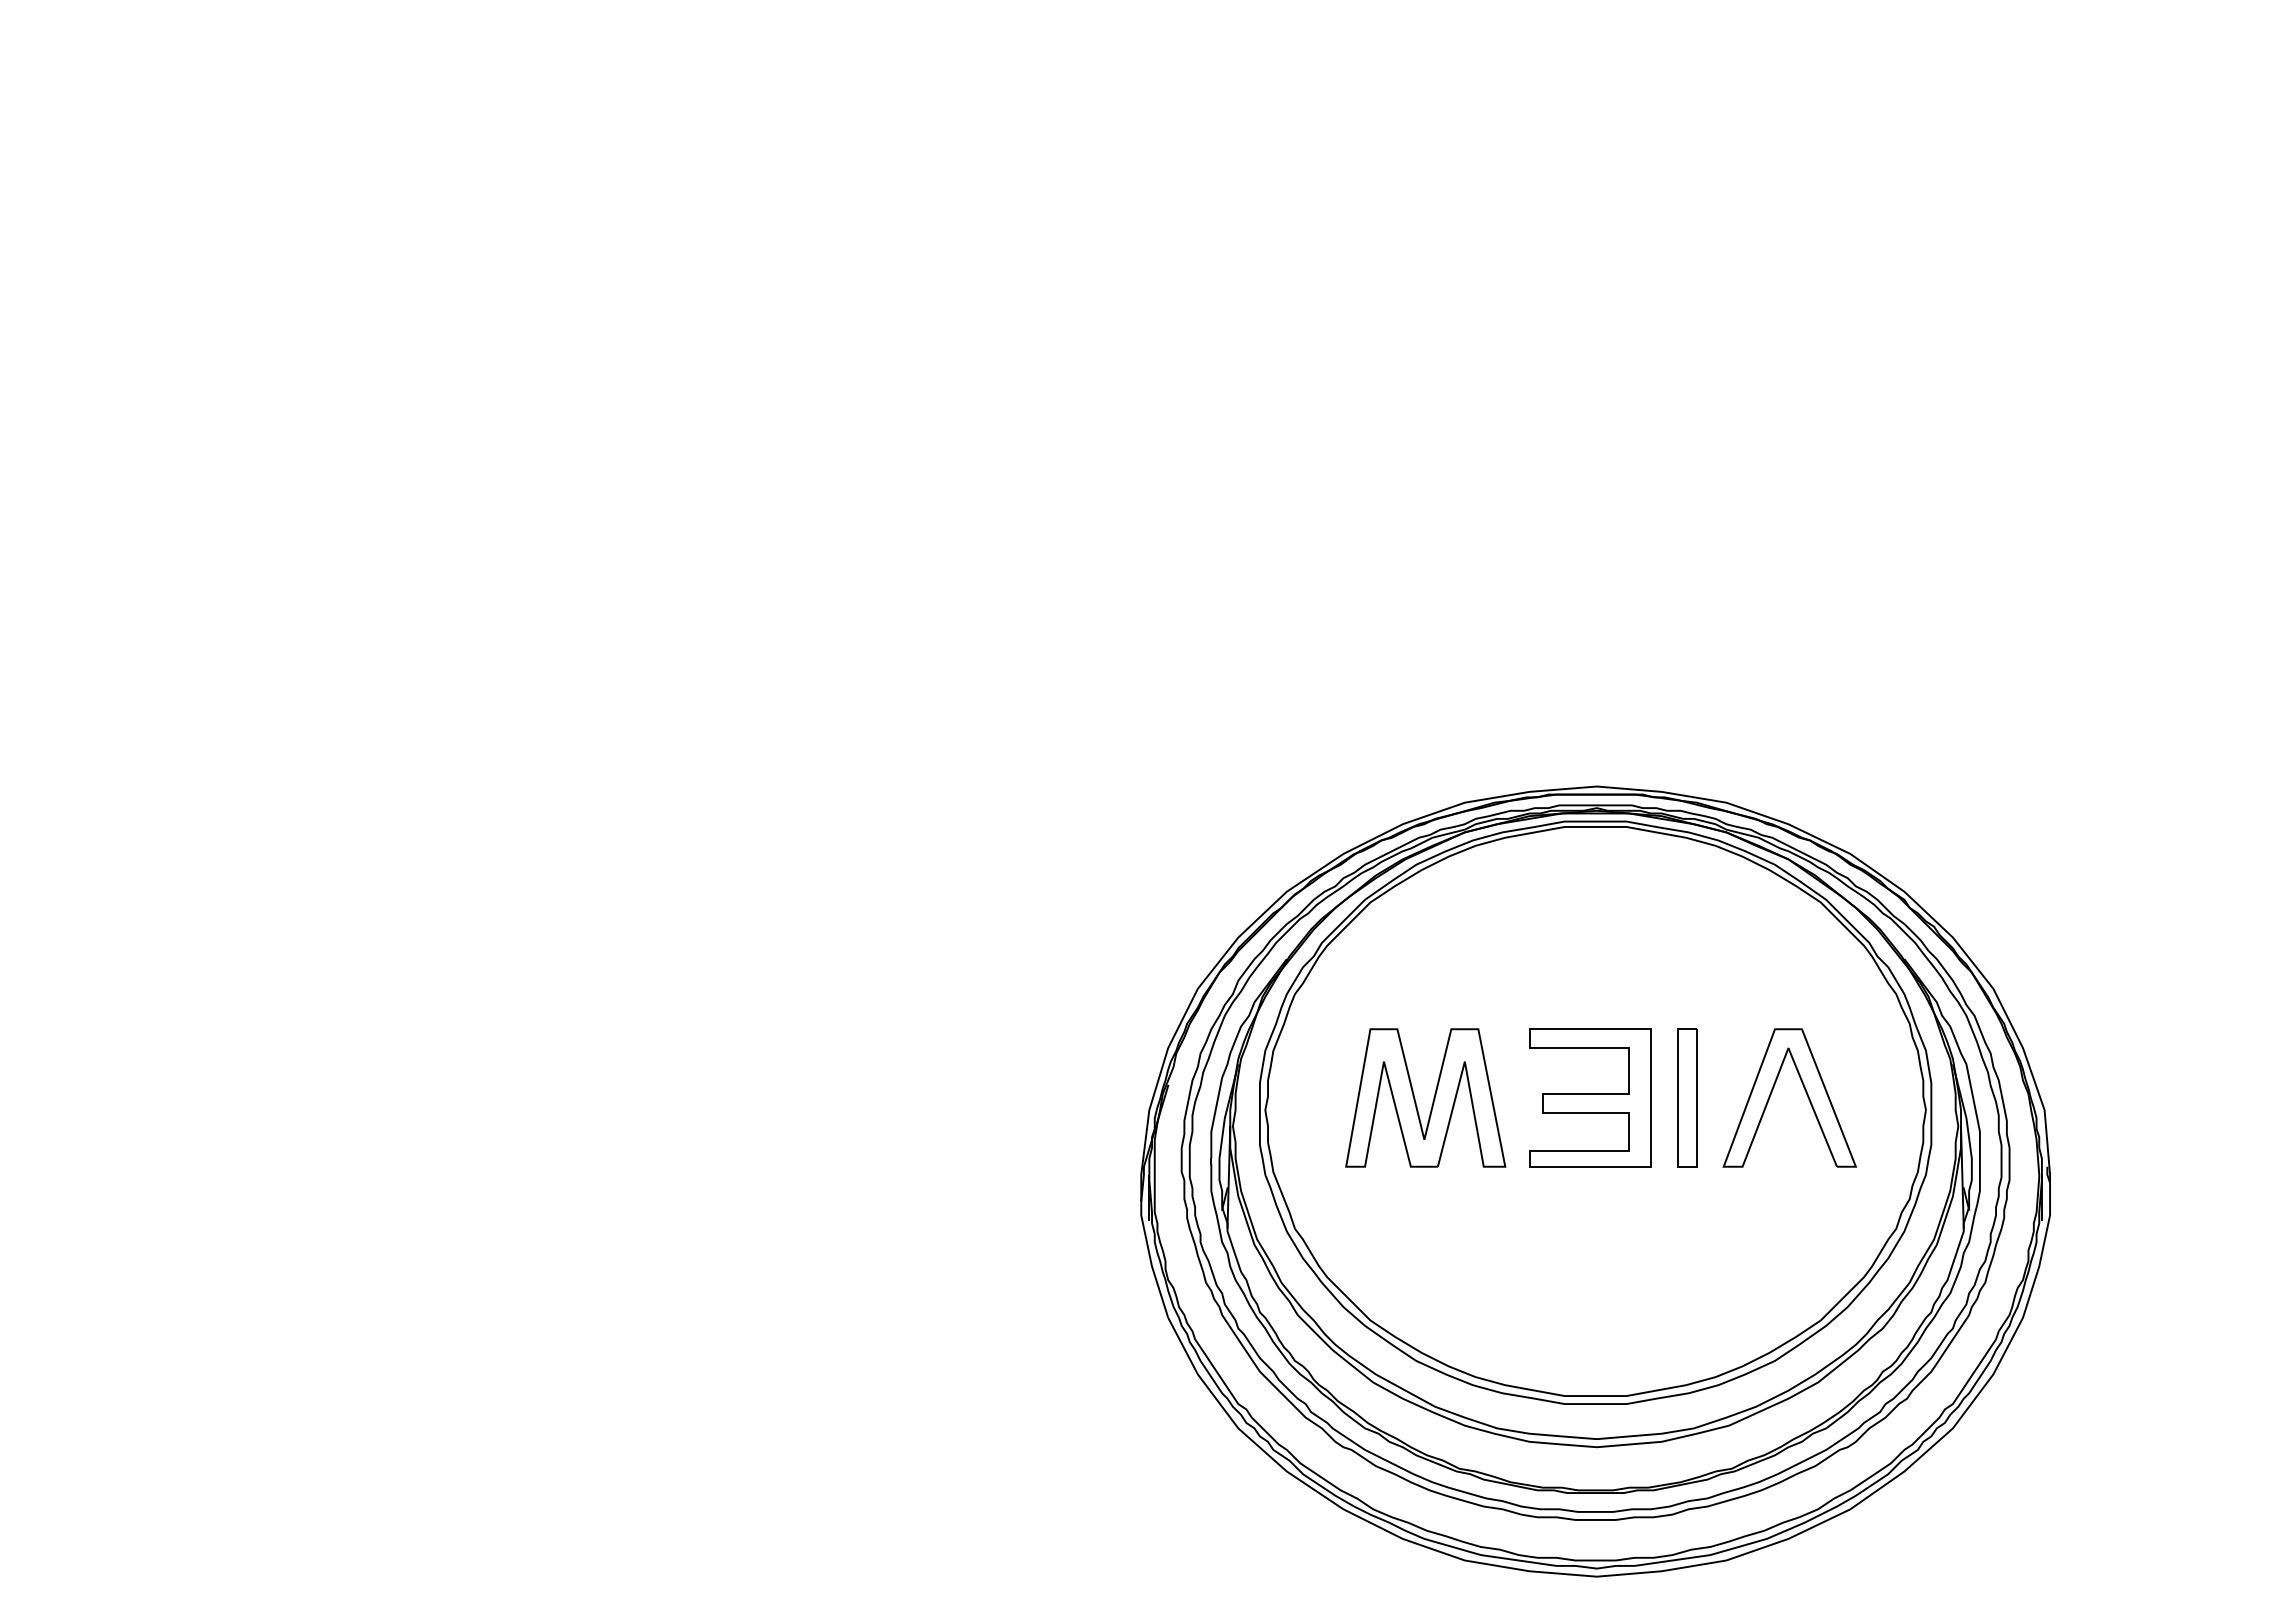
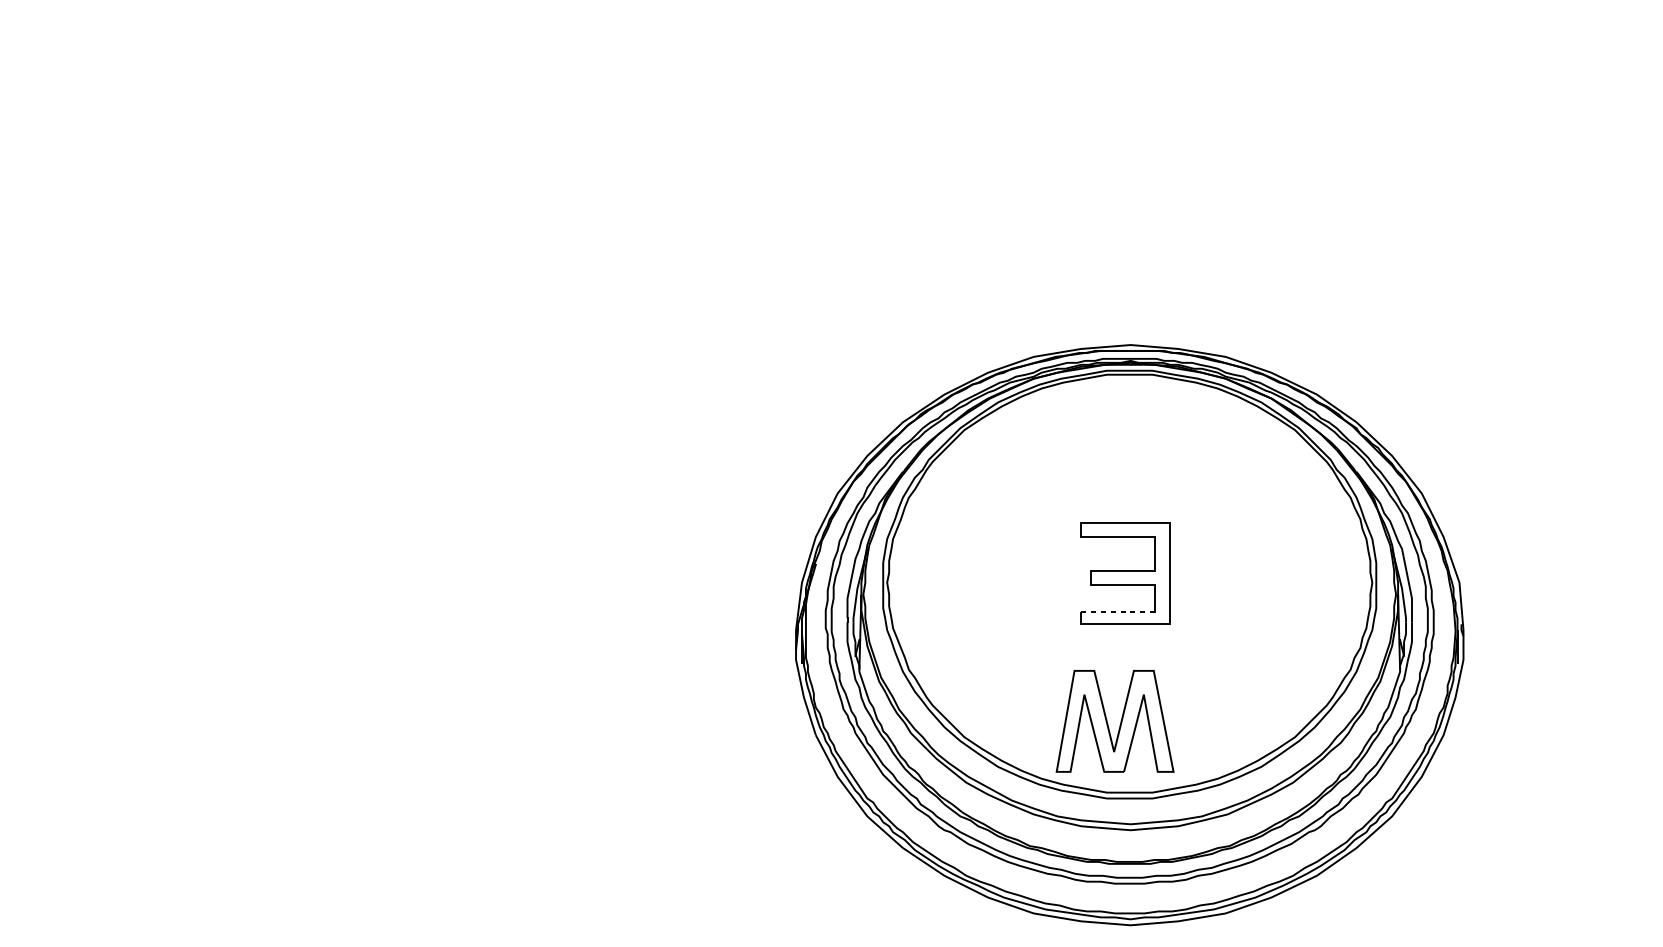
part: (1804, 1090) -> (1283, 568), removed
part: (1433, 1097) -> (1120, 721), moved
part: (1687, 1097) -> (1197, 573), removed
line: (1579, 1150) -> (1117, 612), solid -> dashed

